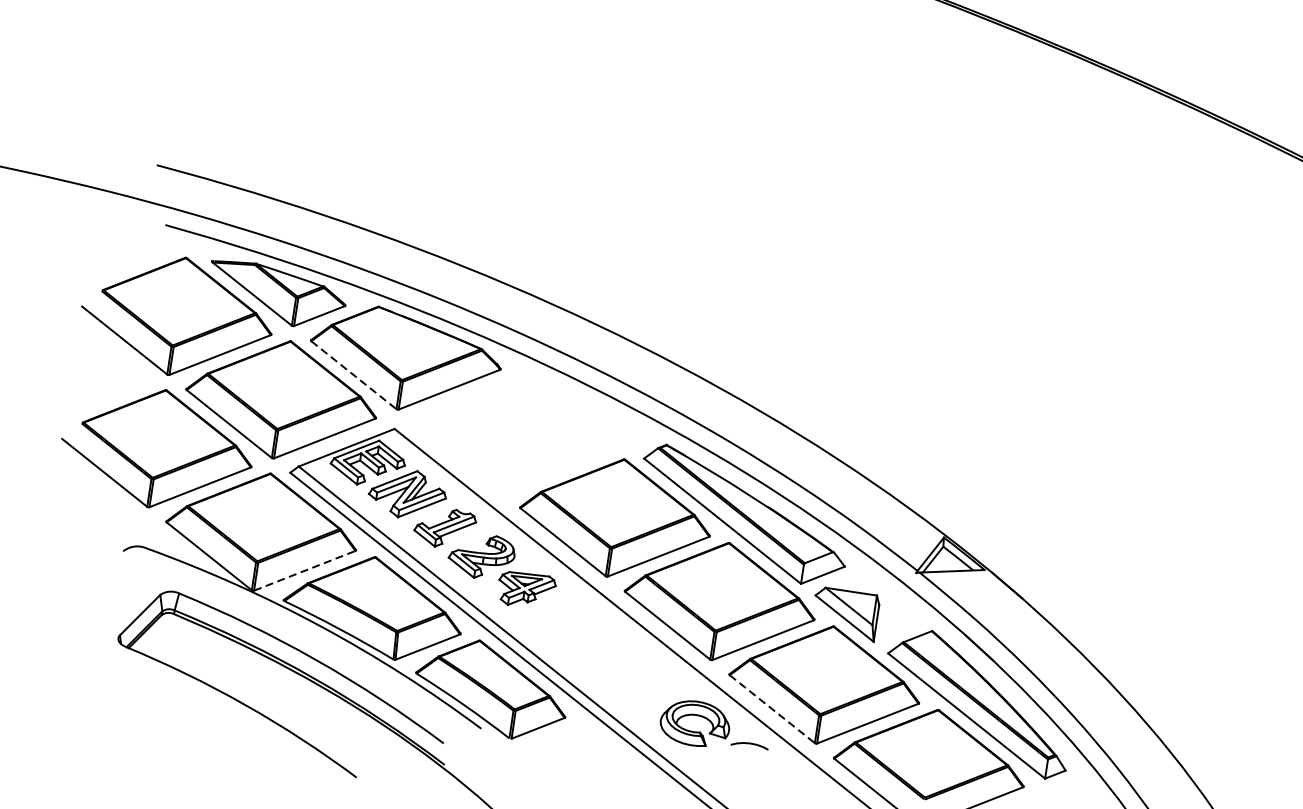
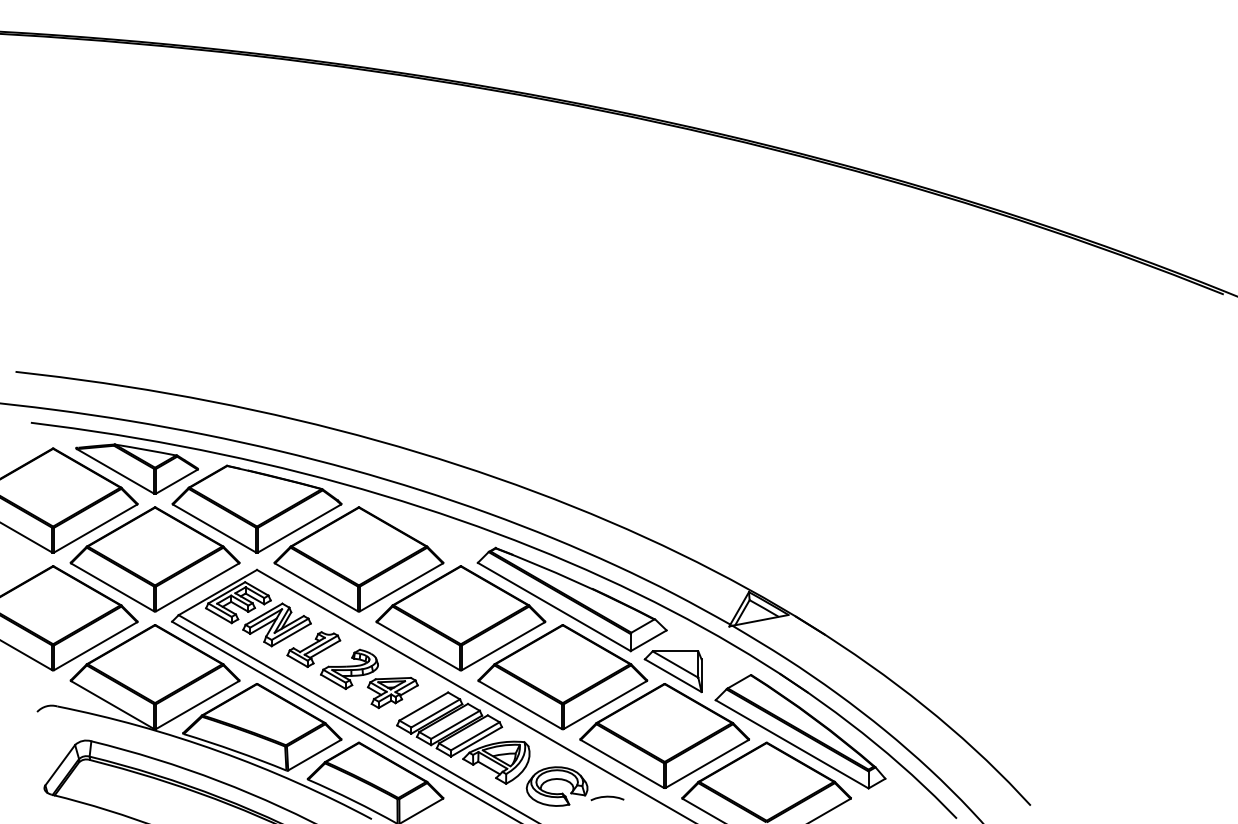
line: (353, 375) -> (214, 528), dashed -> solid
part: (510, 434) -> (358, 559), added
line: (304, 571) -> (197, 705), dashed -> solid
part: (598, 652) -> (463, 737), added
line: (772, 708) -> (622, 763), dashed -> solid

